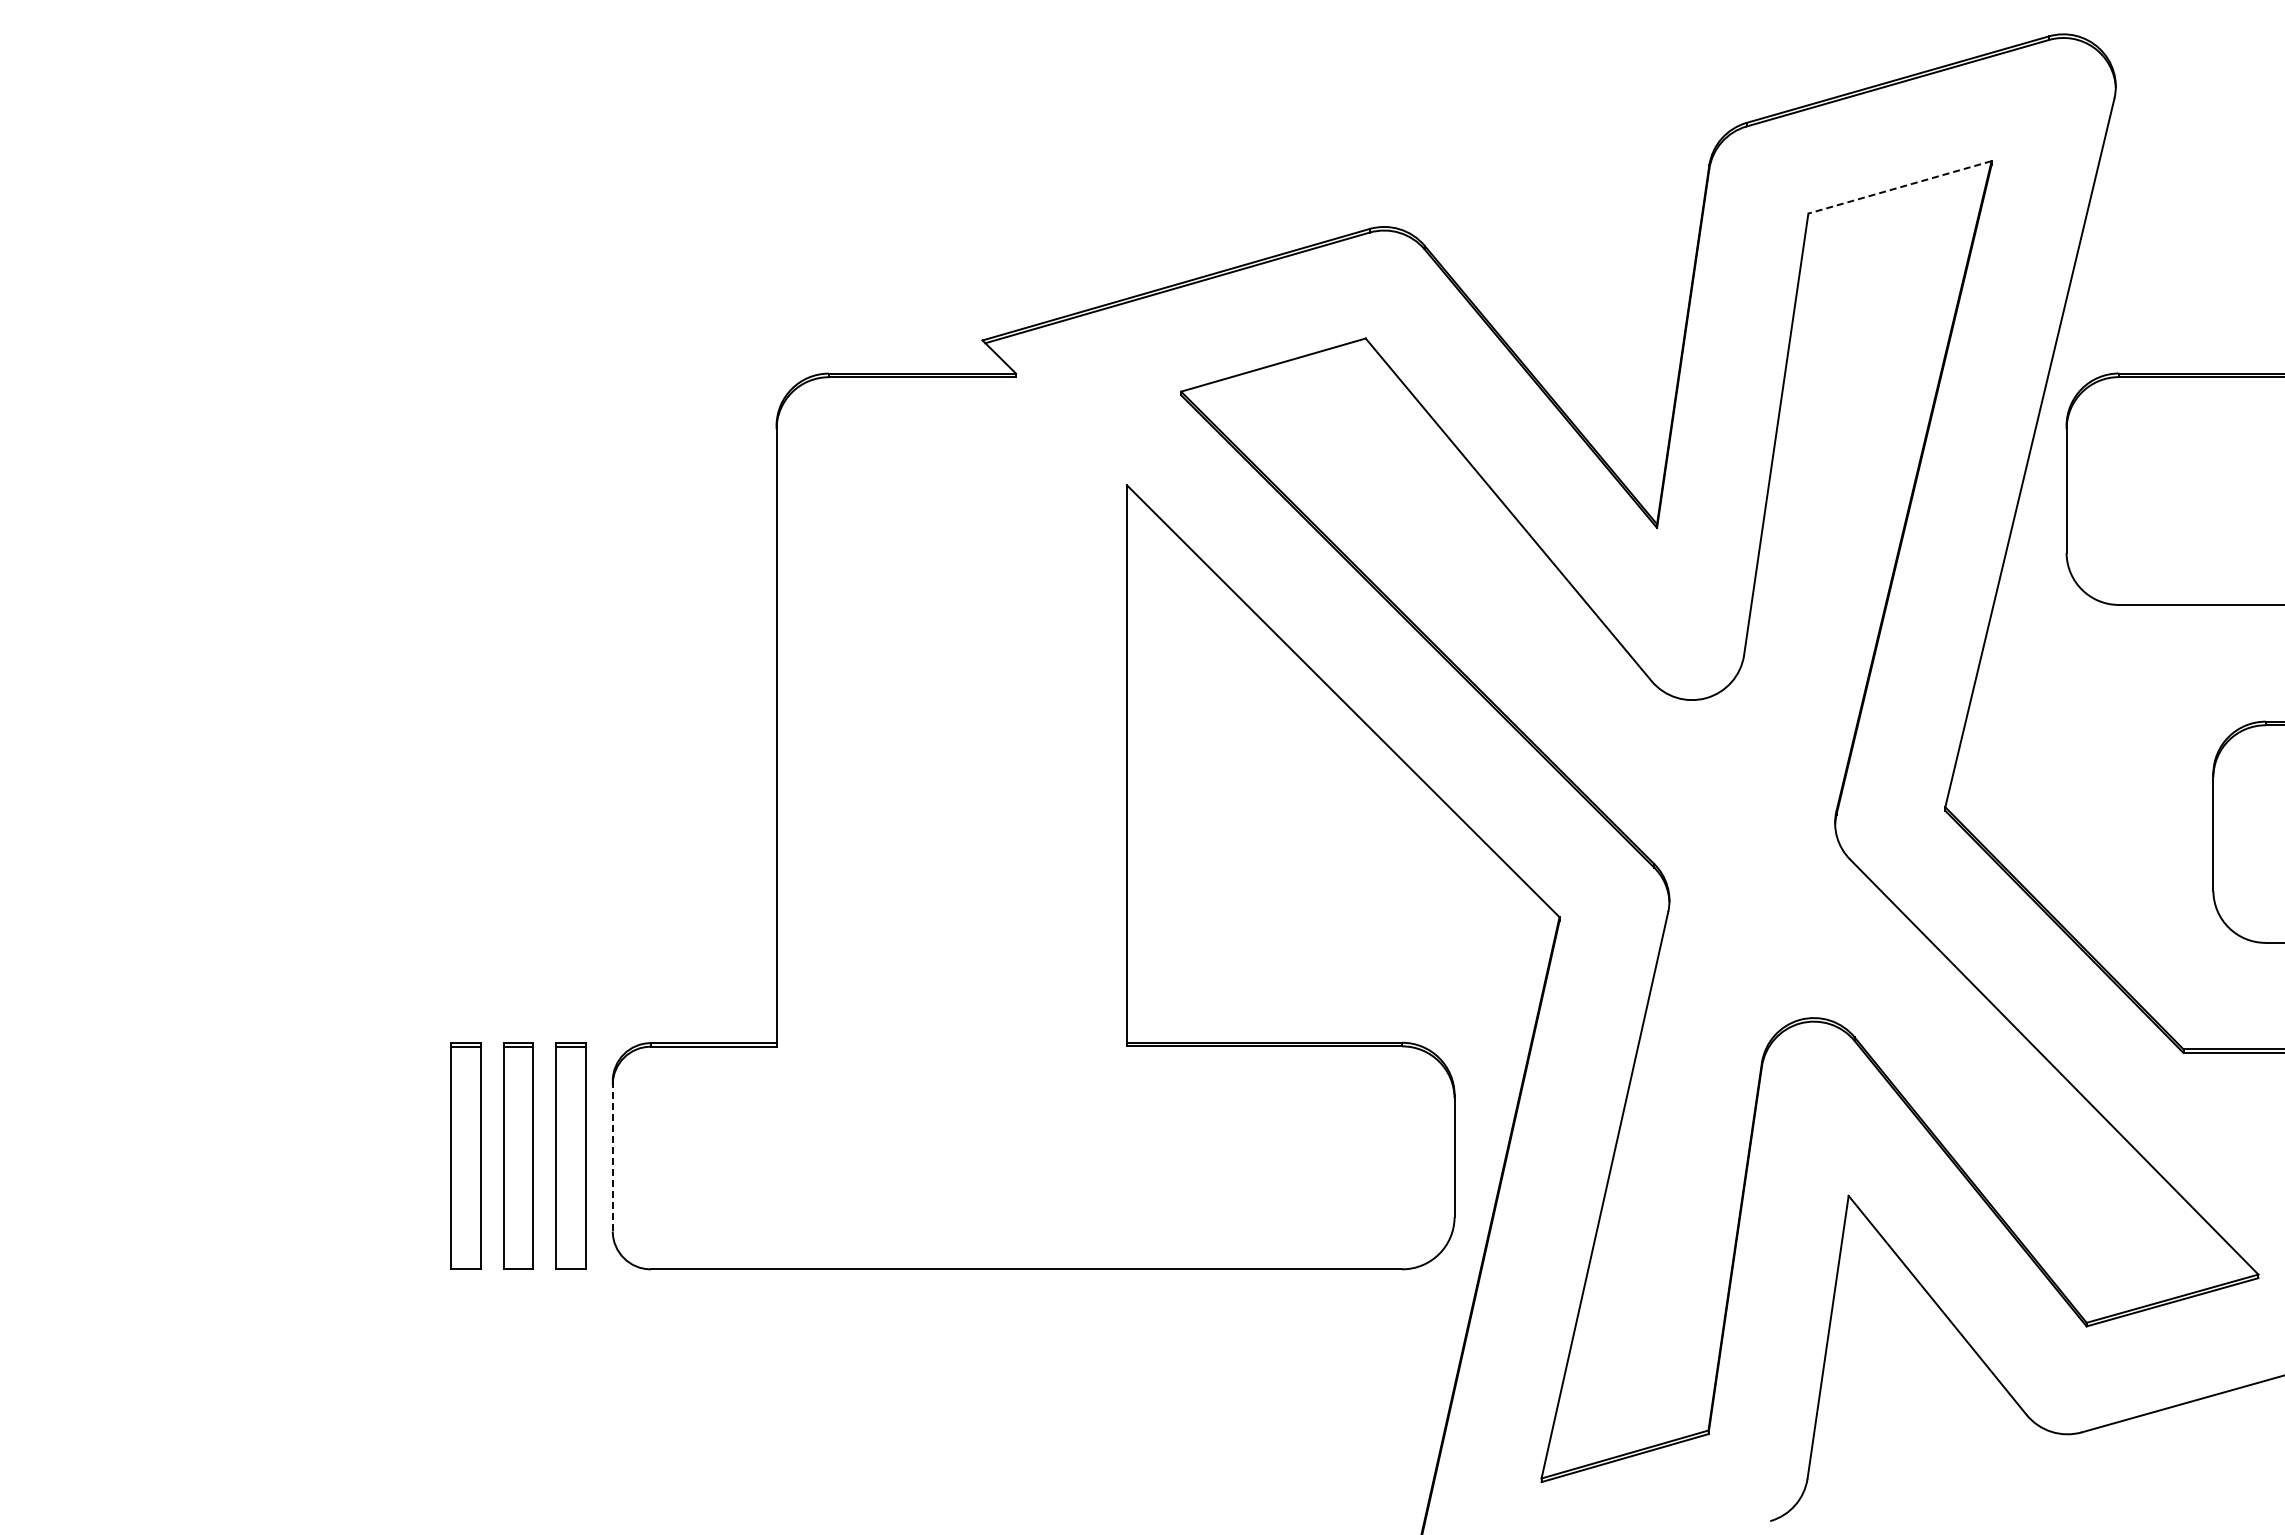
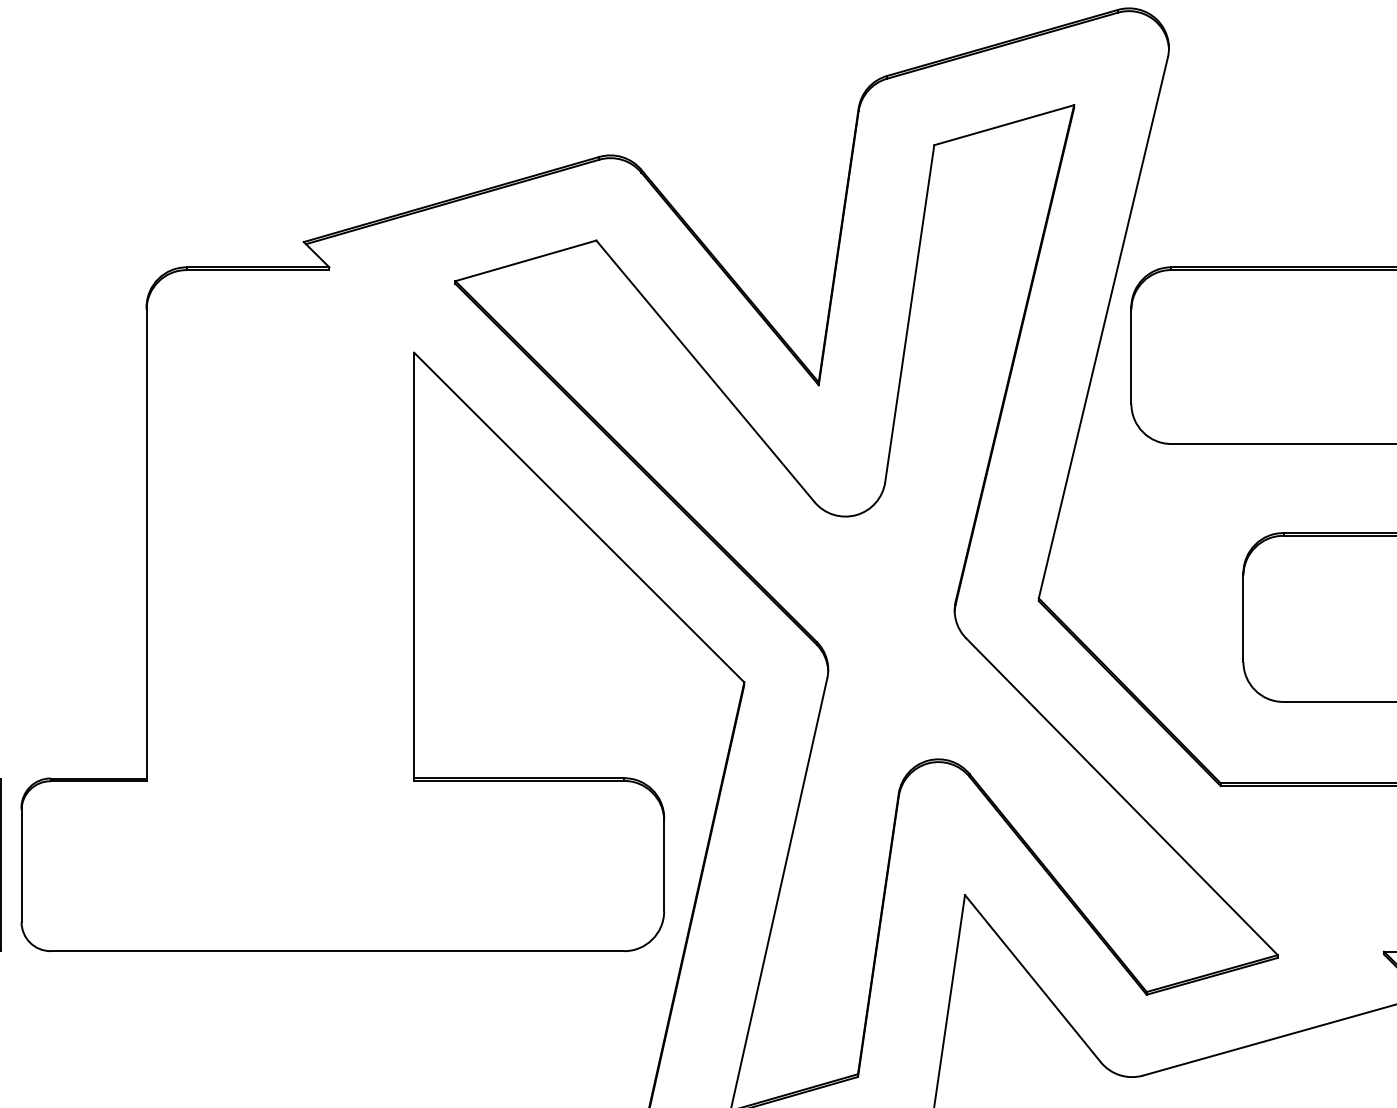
line: (1899, 187) -> (1003, 125), dashed -> solid
line: (612, 1156) -> (21, 865), dashed -> solid

